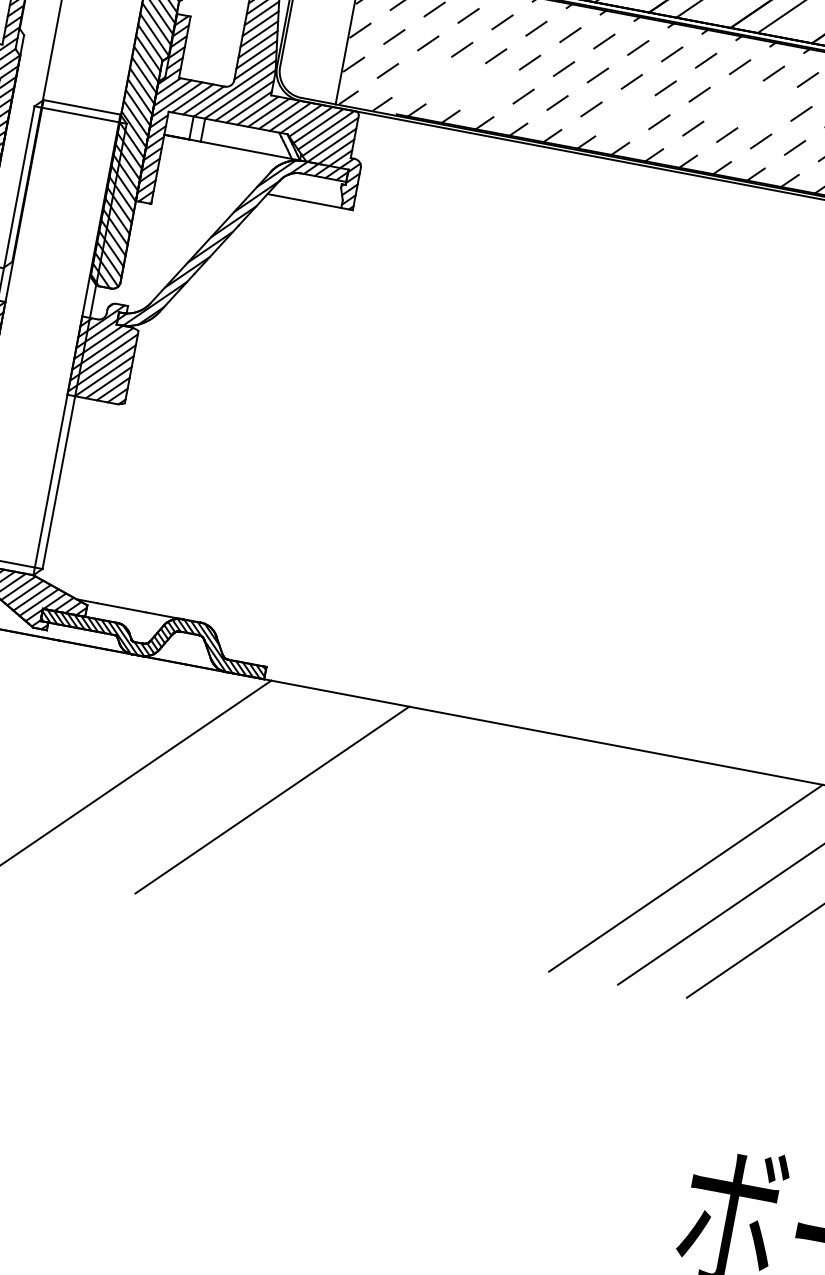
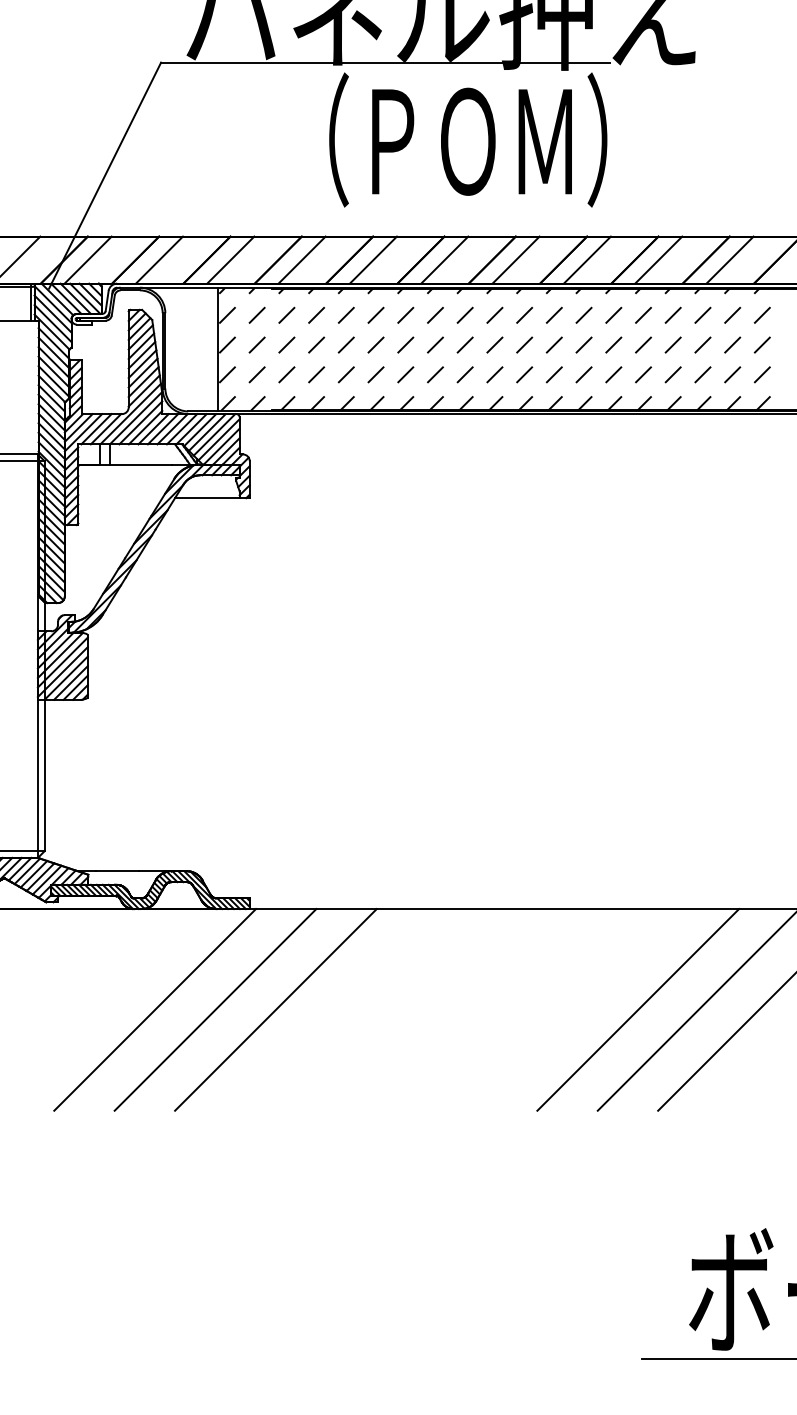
line: (421, 76) -> (286, 374), added
line: (455, 83) -> (316, 374), added
line: (488, 89) -> (345, 374), added
line: (732, 100) -> (553, 344), added
line: (767, 106) -> (583, 344), added
line: (624, 115) -> (464, 374), added
line: (203, 786) -> (215, 1009), added

